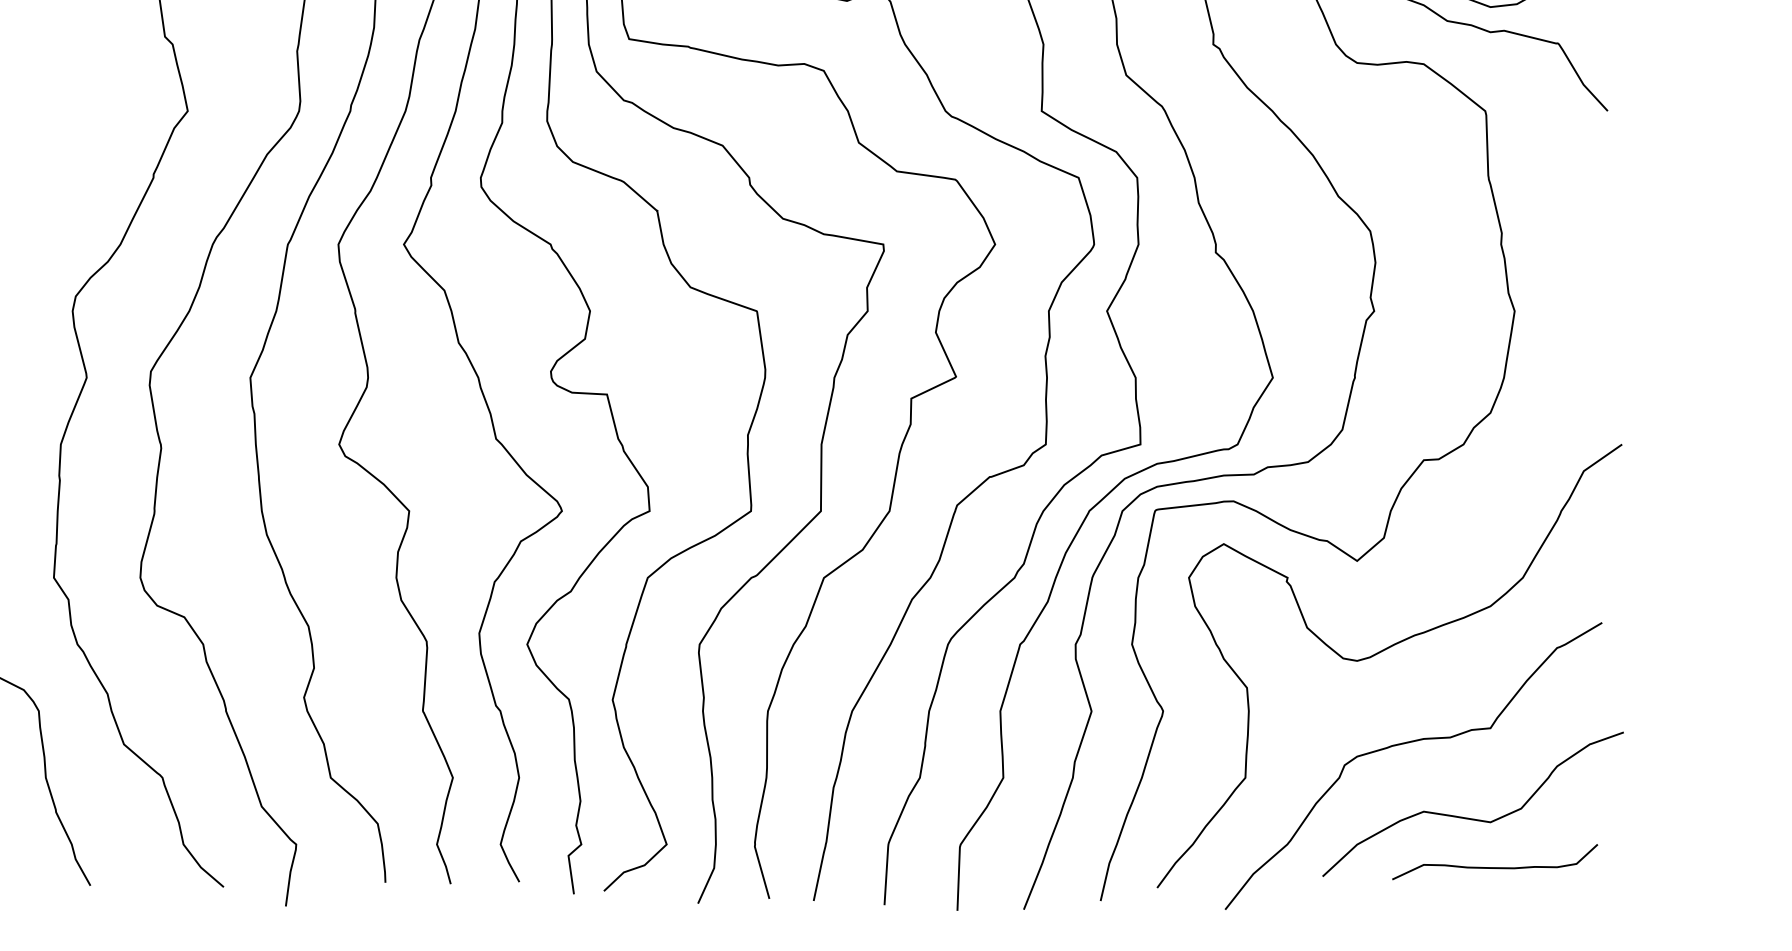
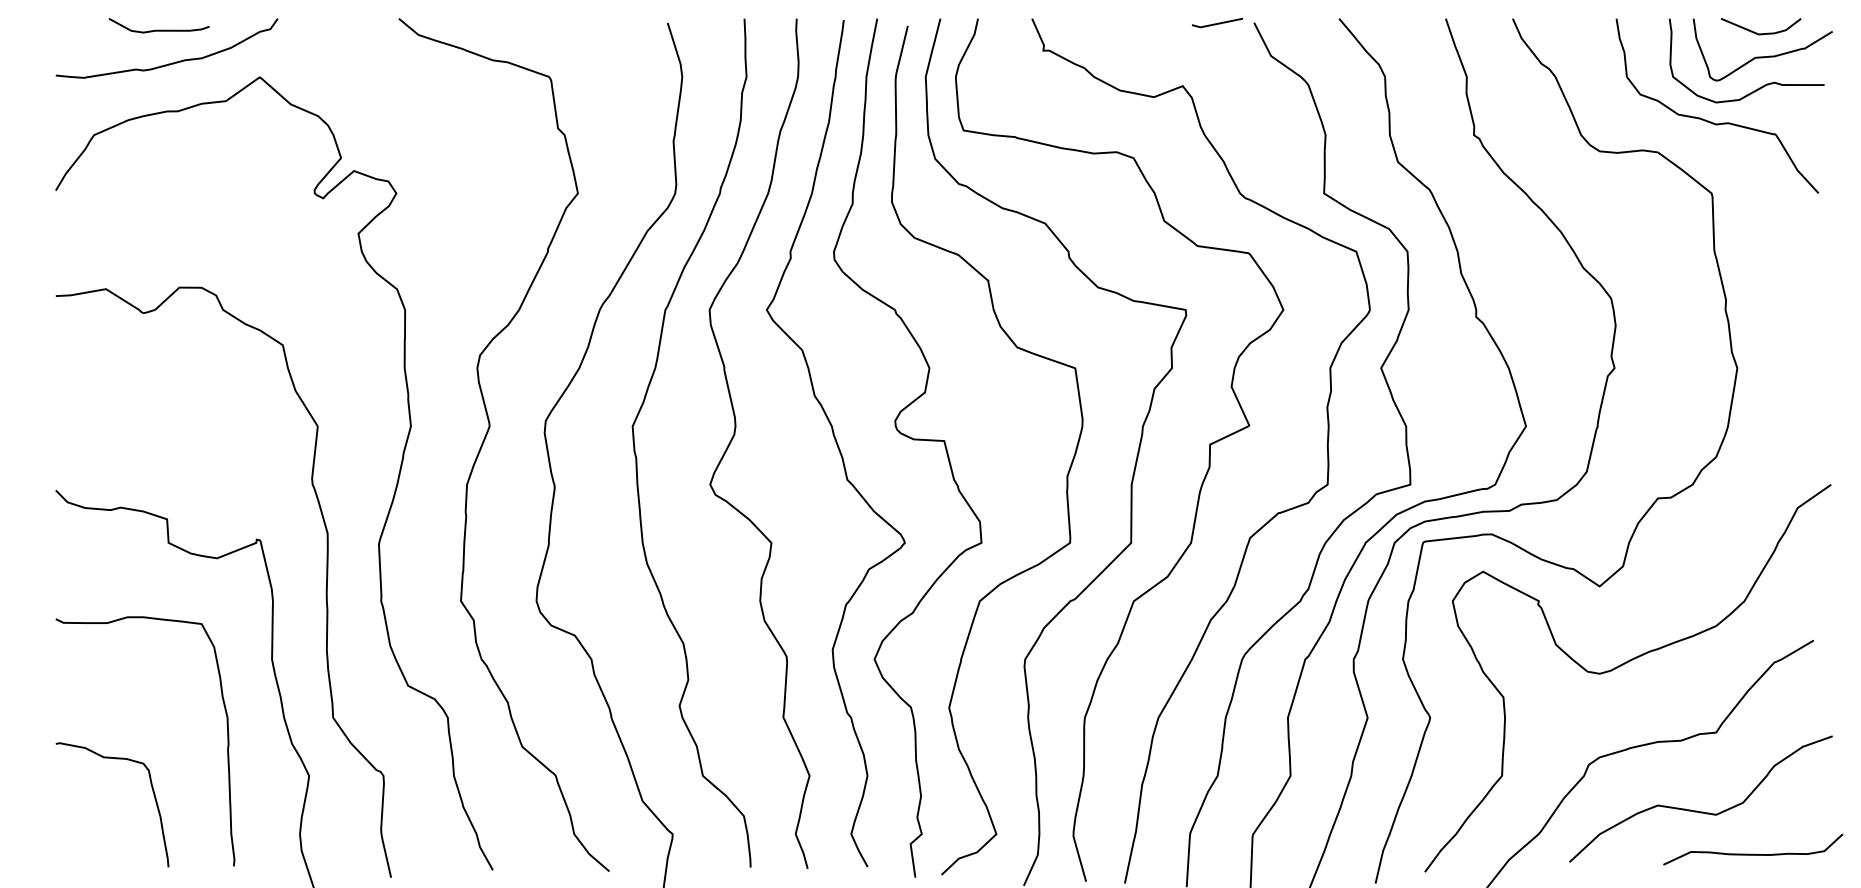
curve: (1495, 866) -> (1753, 853), moved

